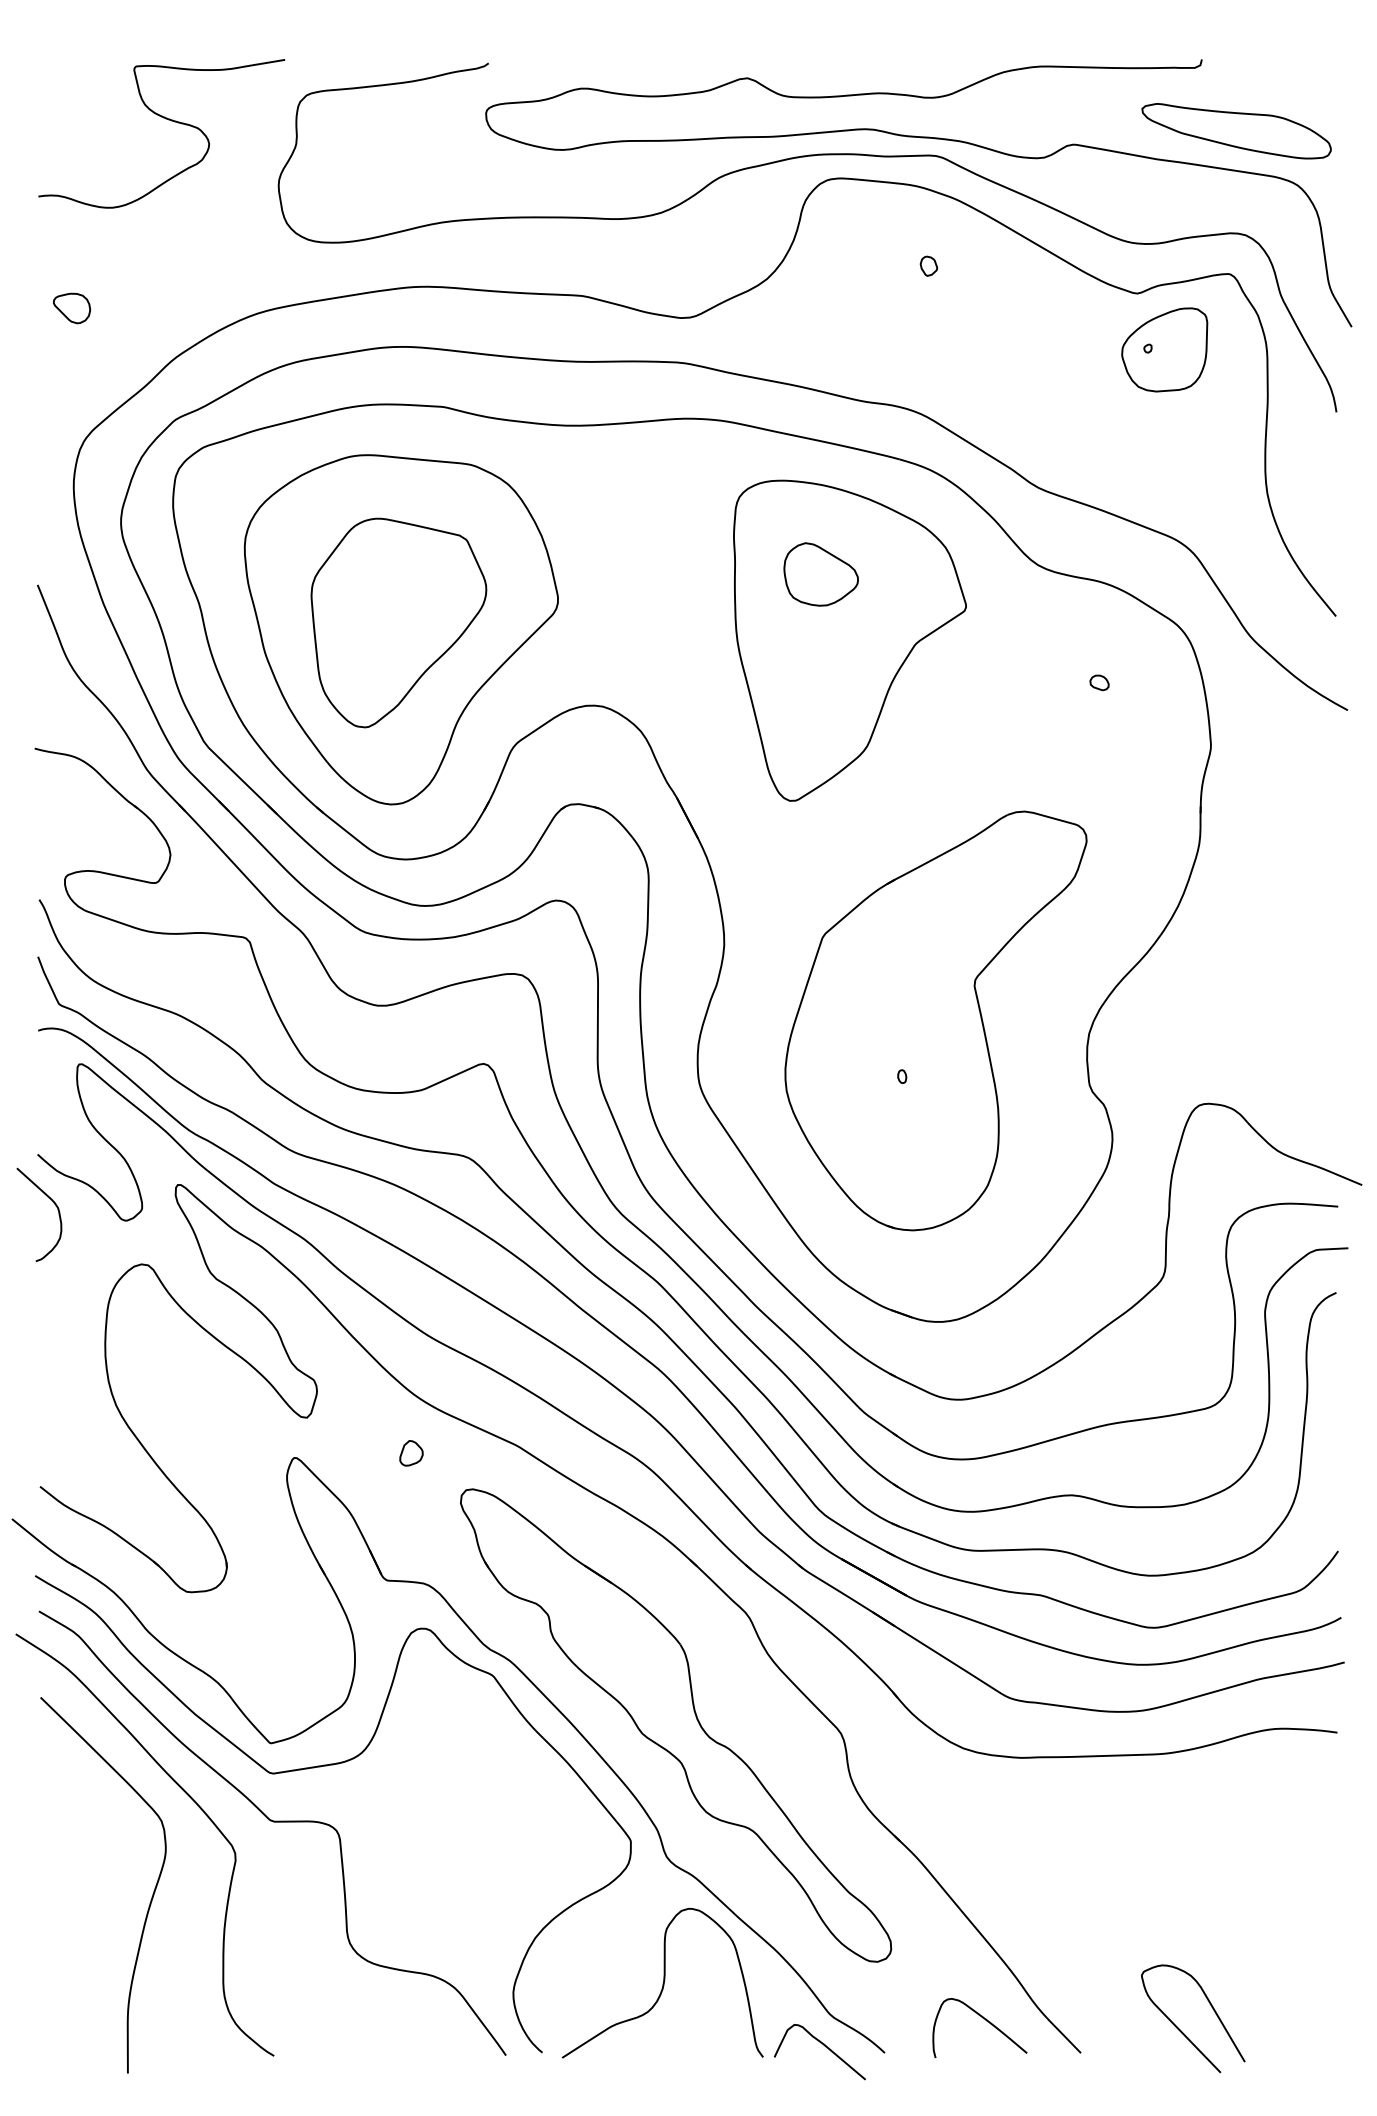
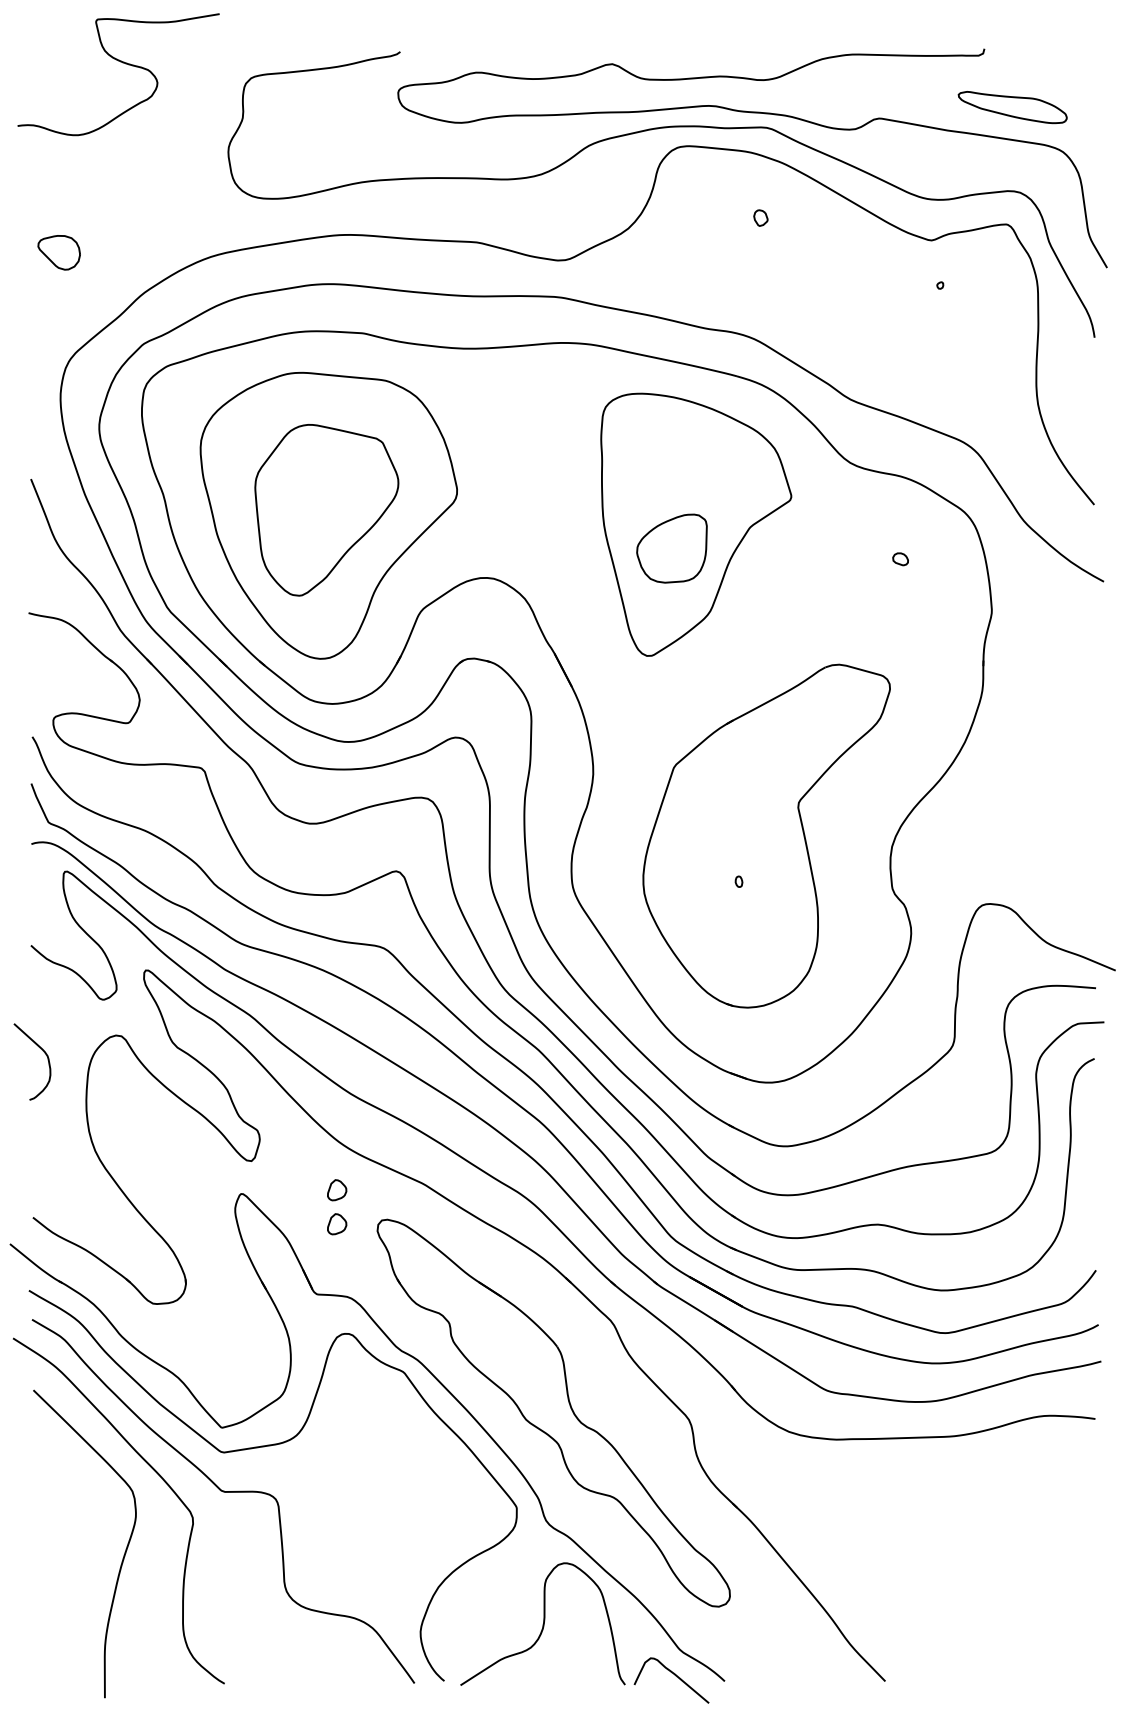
curve: (166, 120) -> (122, 63), moved
part: (1236, 131) -> (1012, 107), size x0.7
part: (71, 308) -> (58, 252), size x1.4
part: (1164, 349) -> (671, 548), moved
part: (820, 574) -> (672, 470), removed
curve: (52, 1203) -> (43, 1052), moved
part: (411, 1495) -> (337, 1224), added
curve: (985, 2021) -> (807, 1655), removed
curve: (1181, 2029) -> (967, 1662), removed

